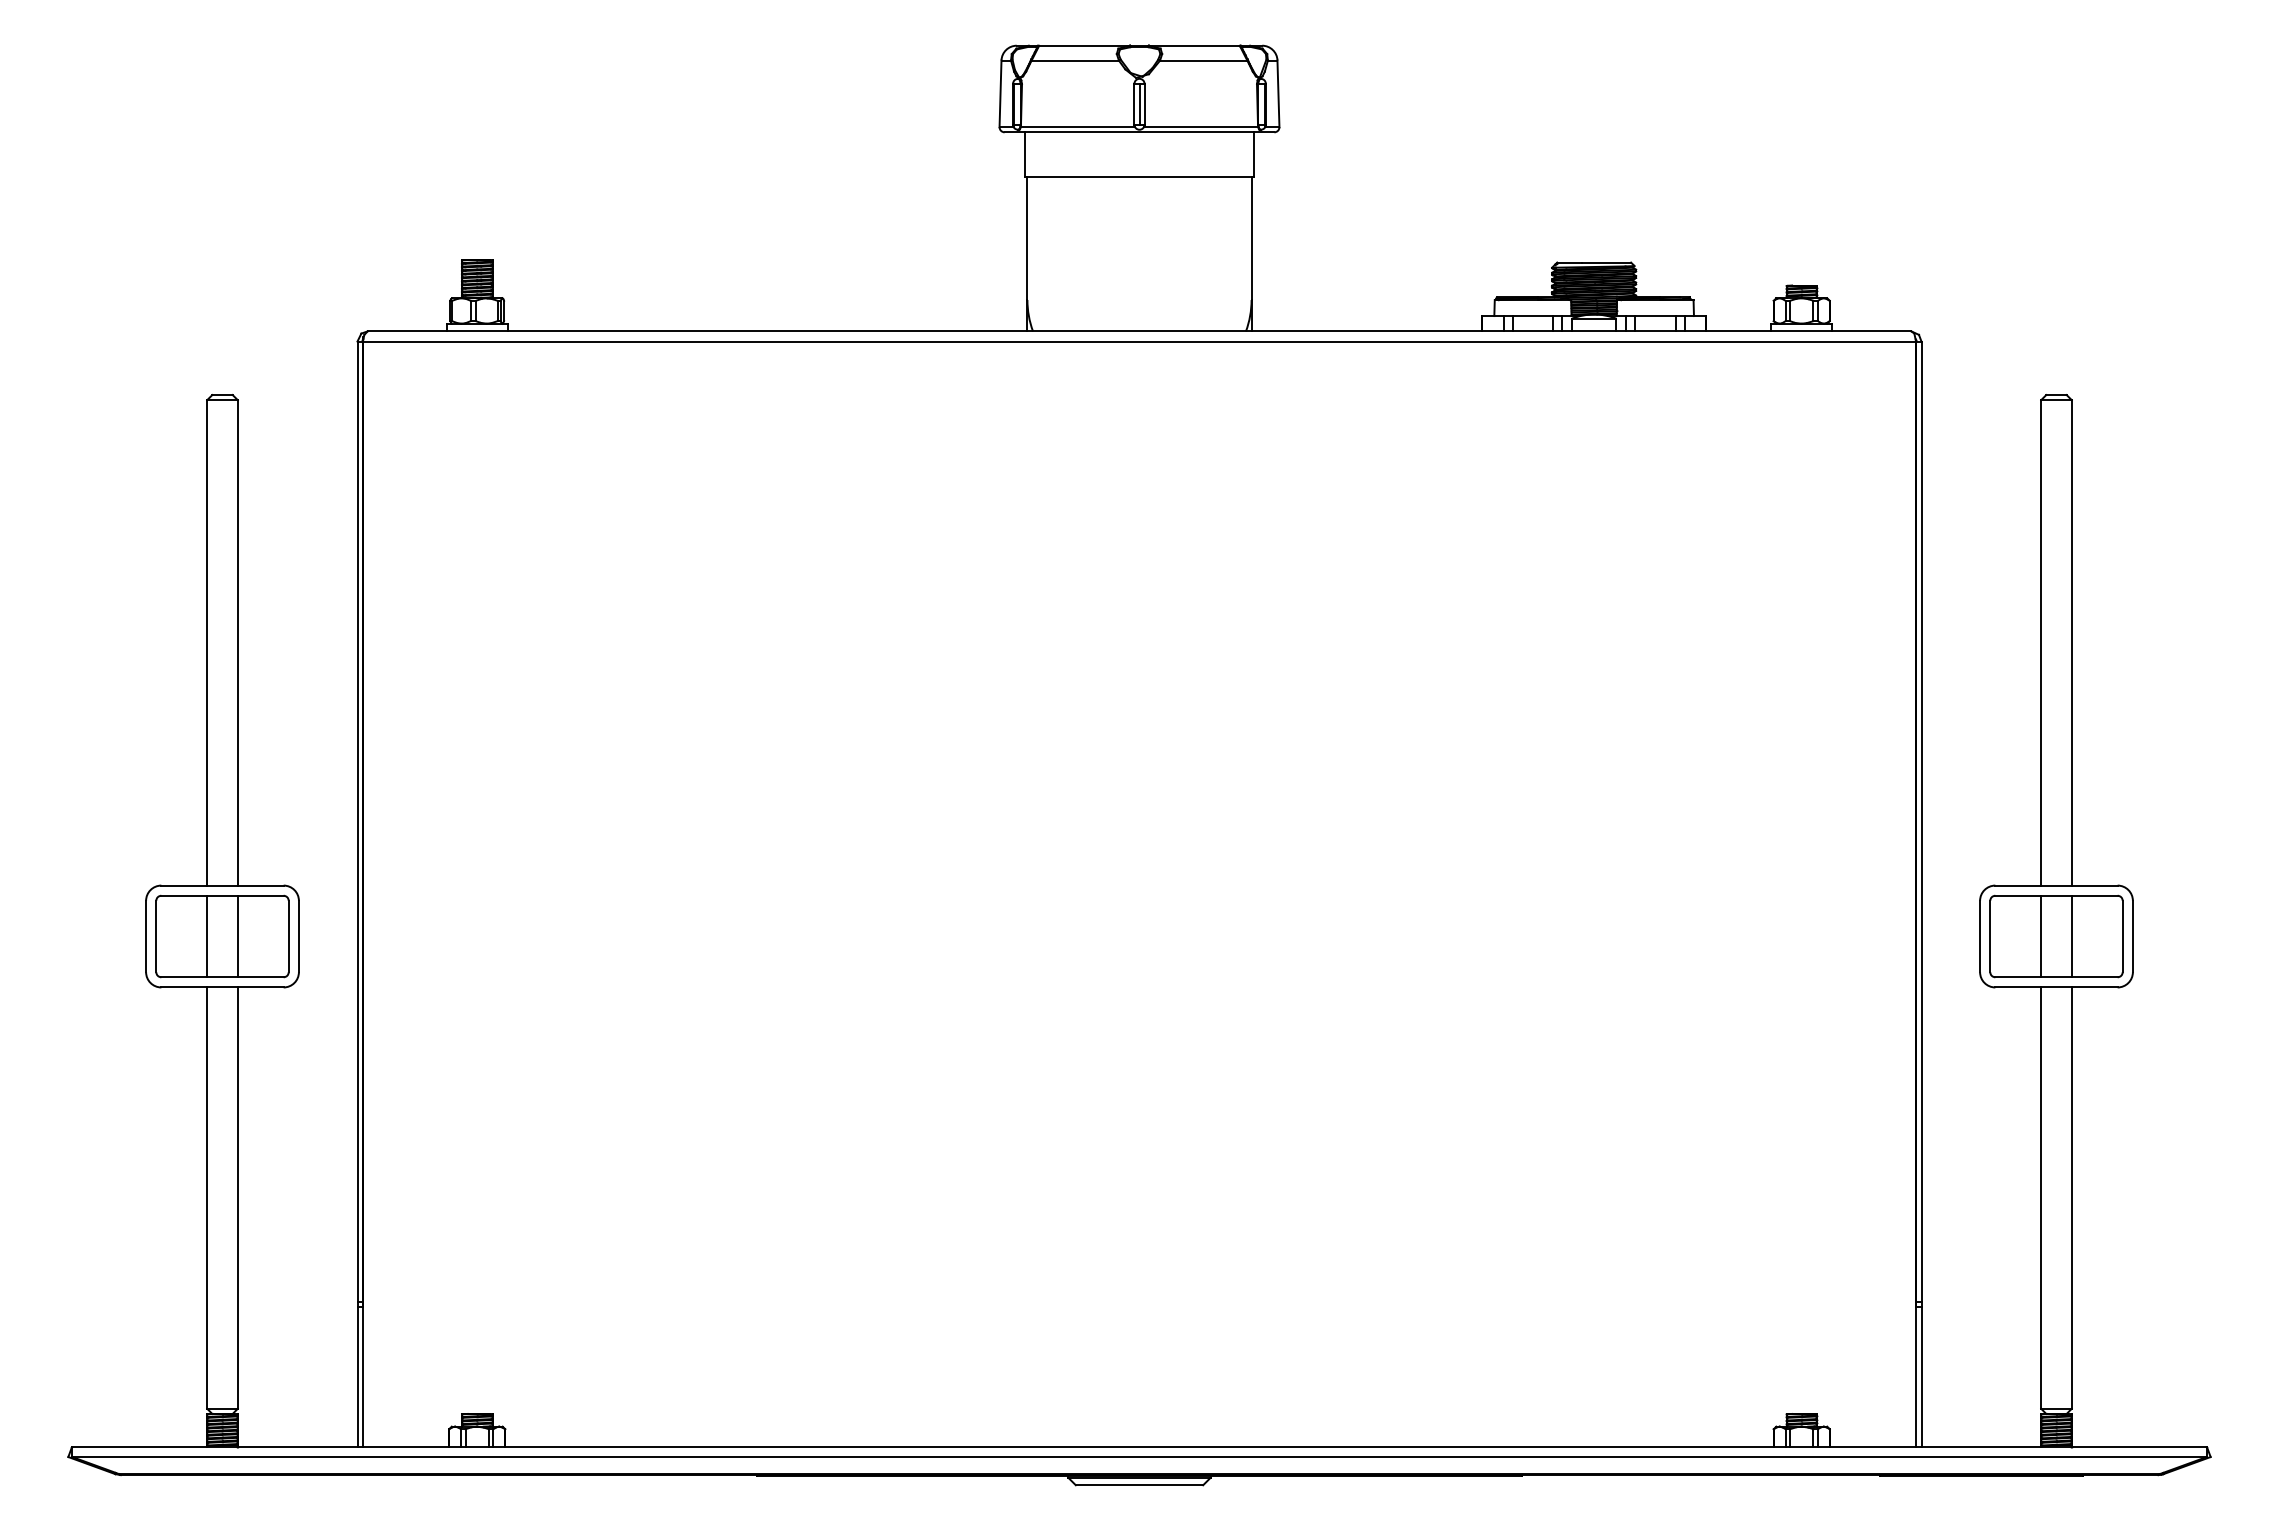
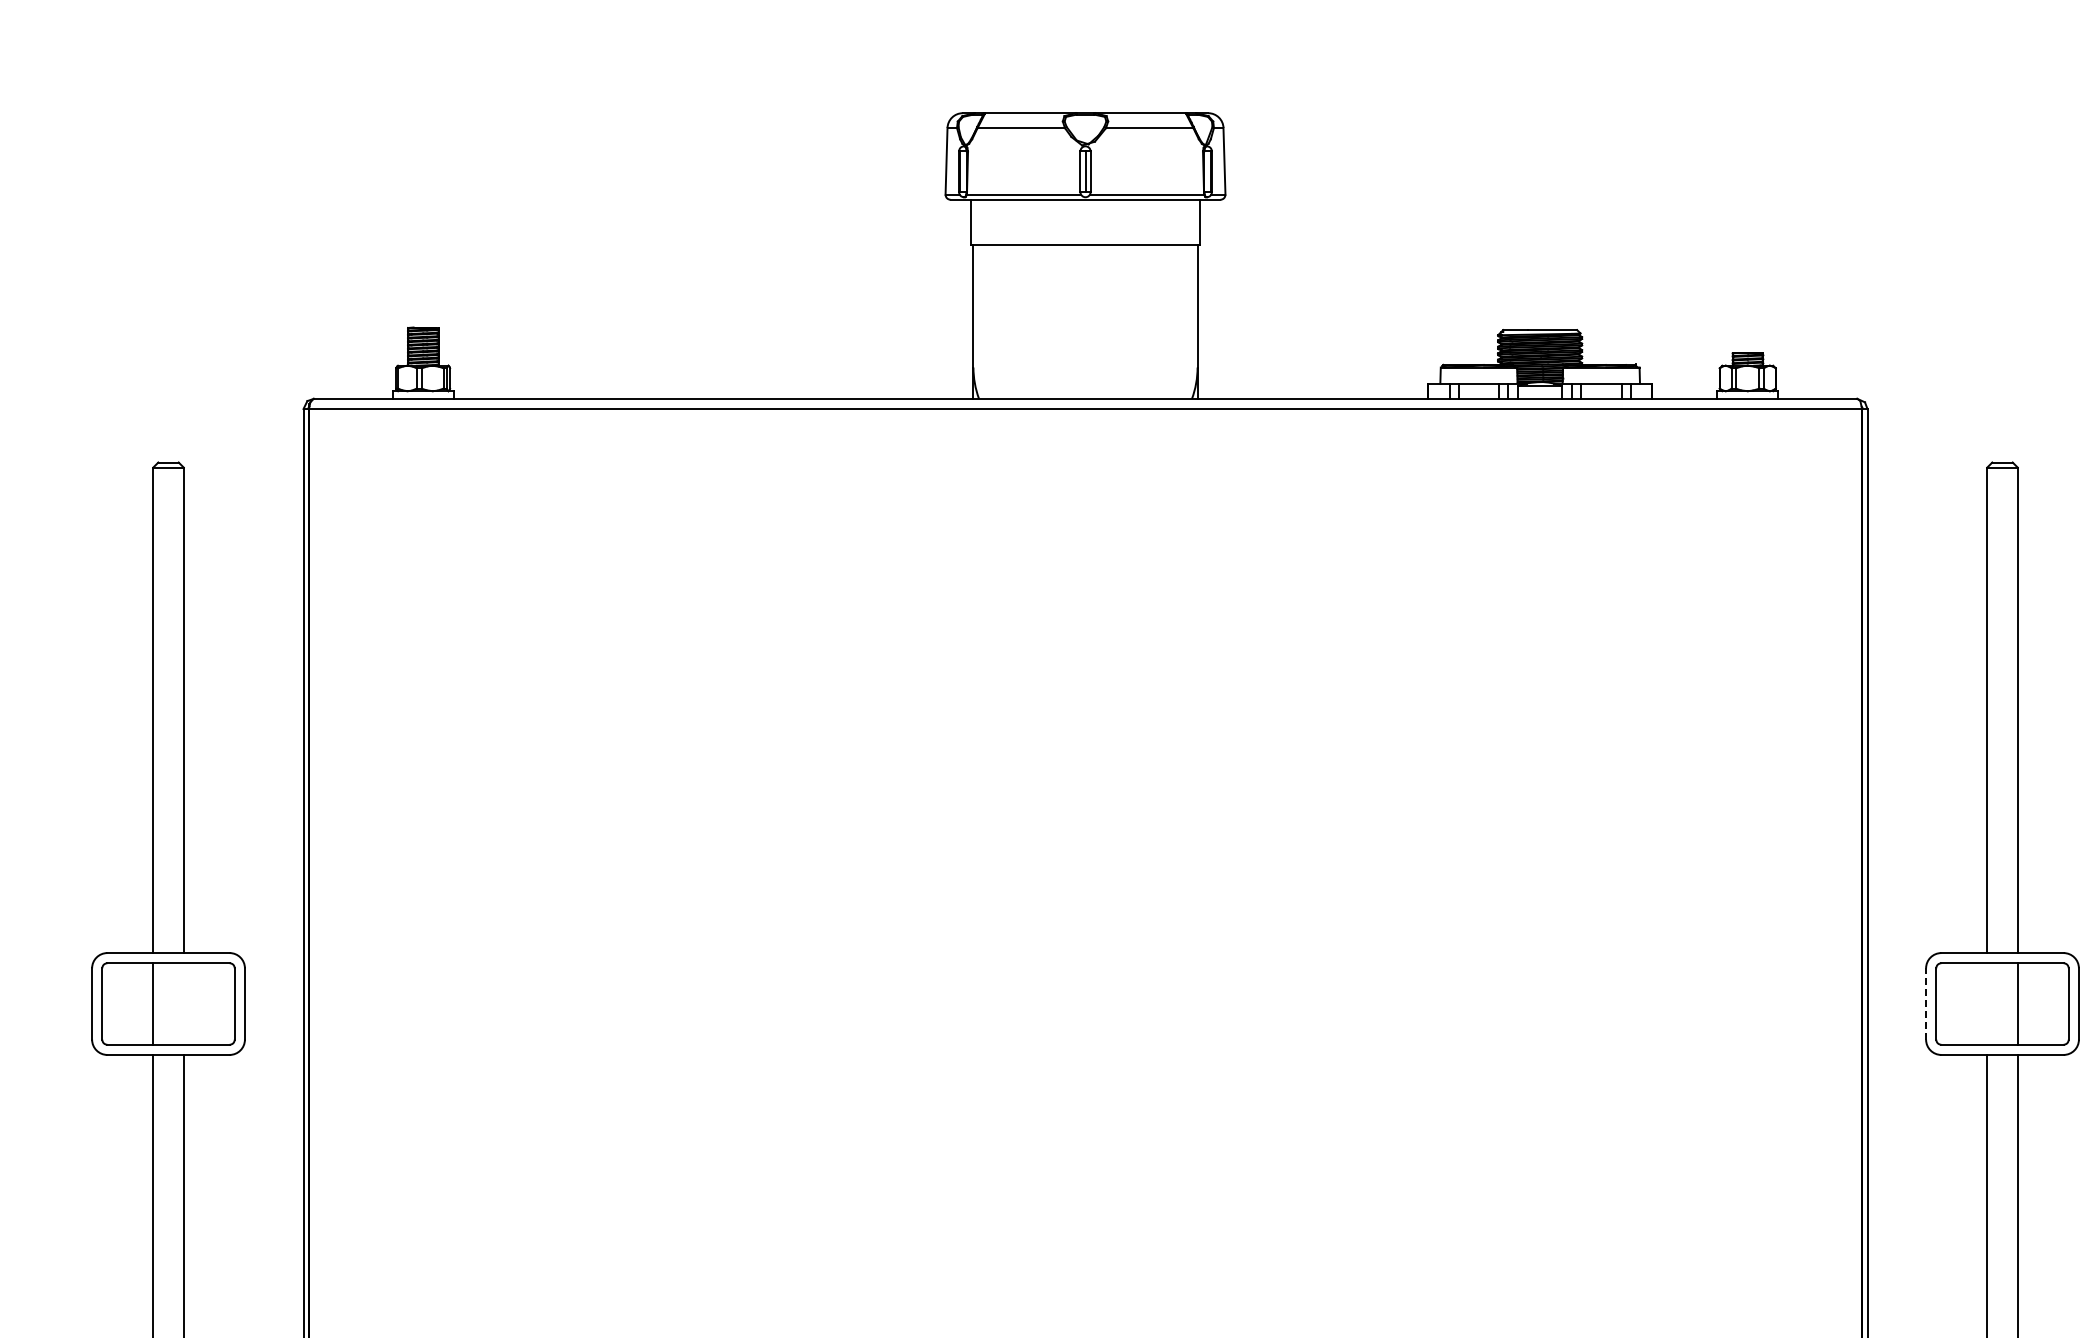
line: (237, 936) -> (183, 1003), removed
line: (1980, 936) -> (1926, 1003), solid -> dashed
line: (2041, 936) -> (1987, 1003), removed

